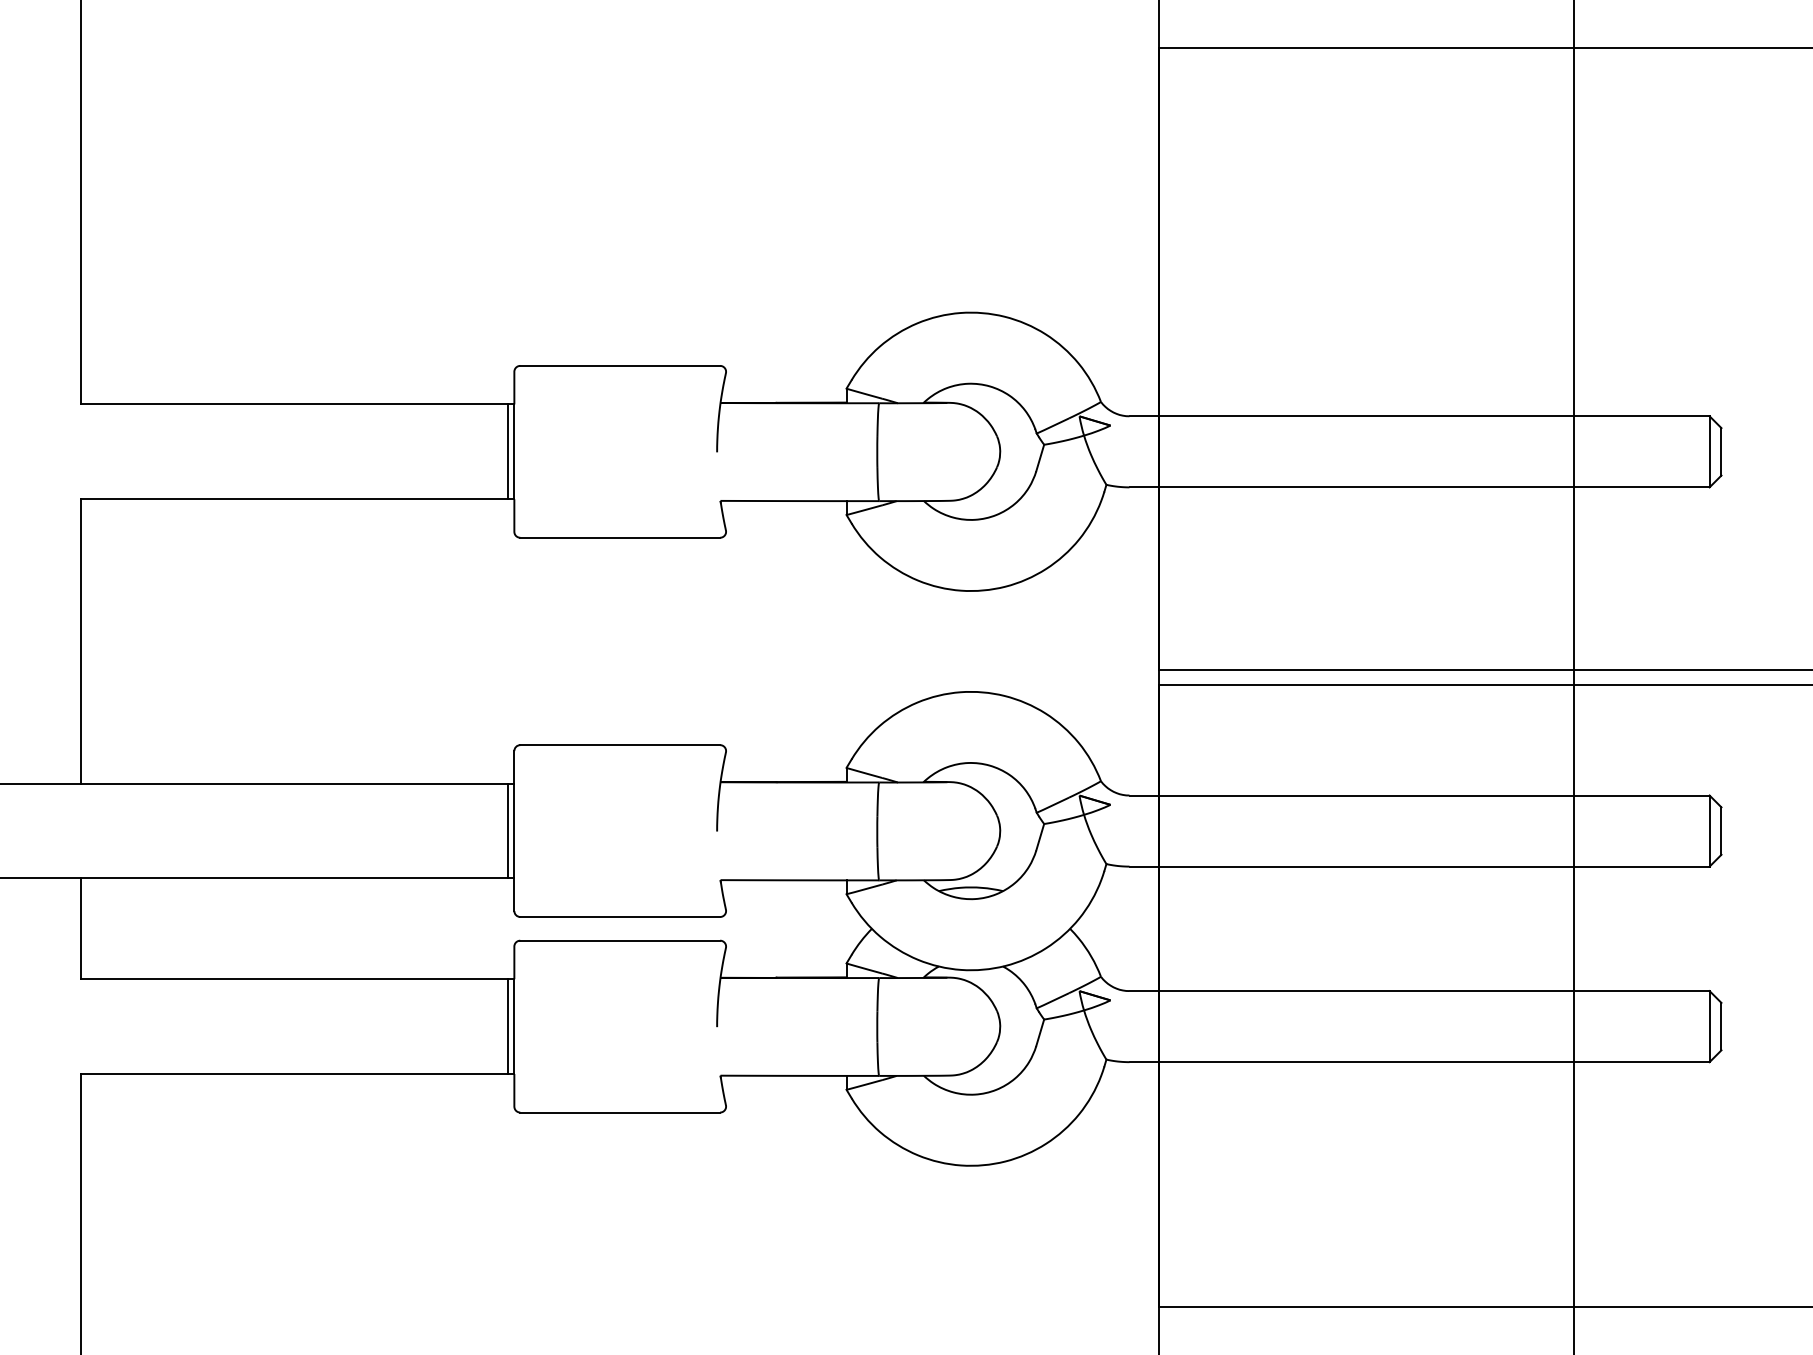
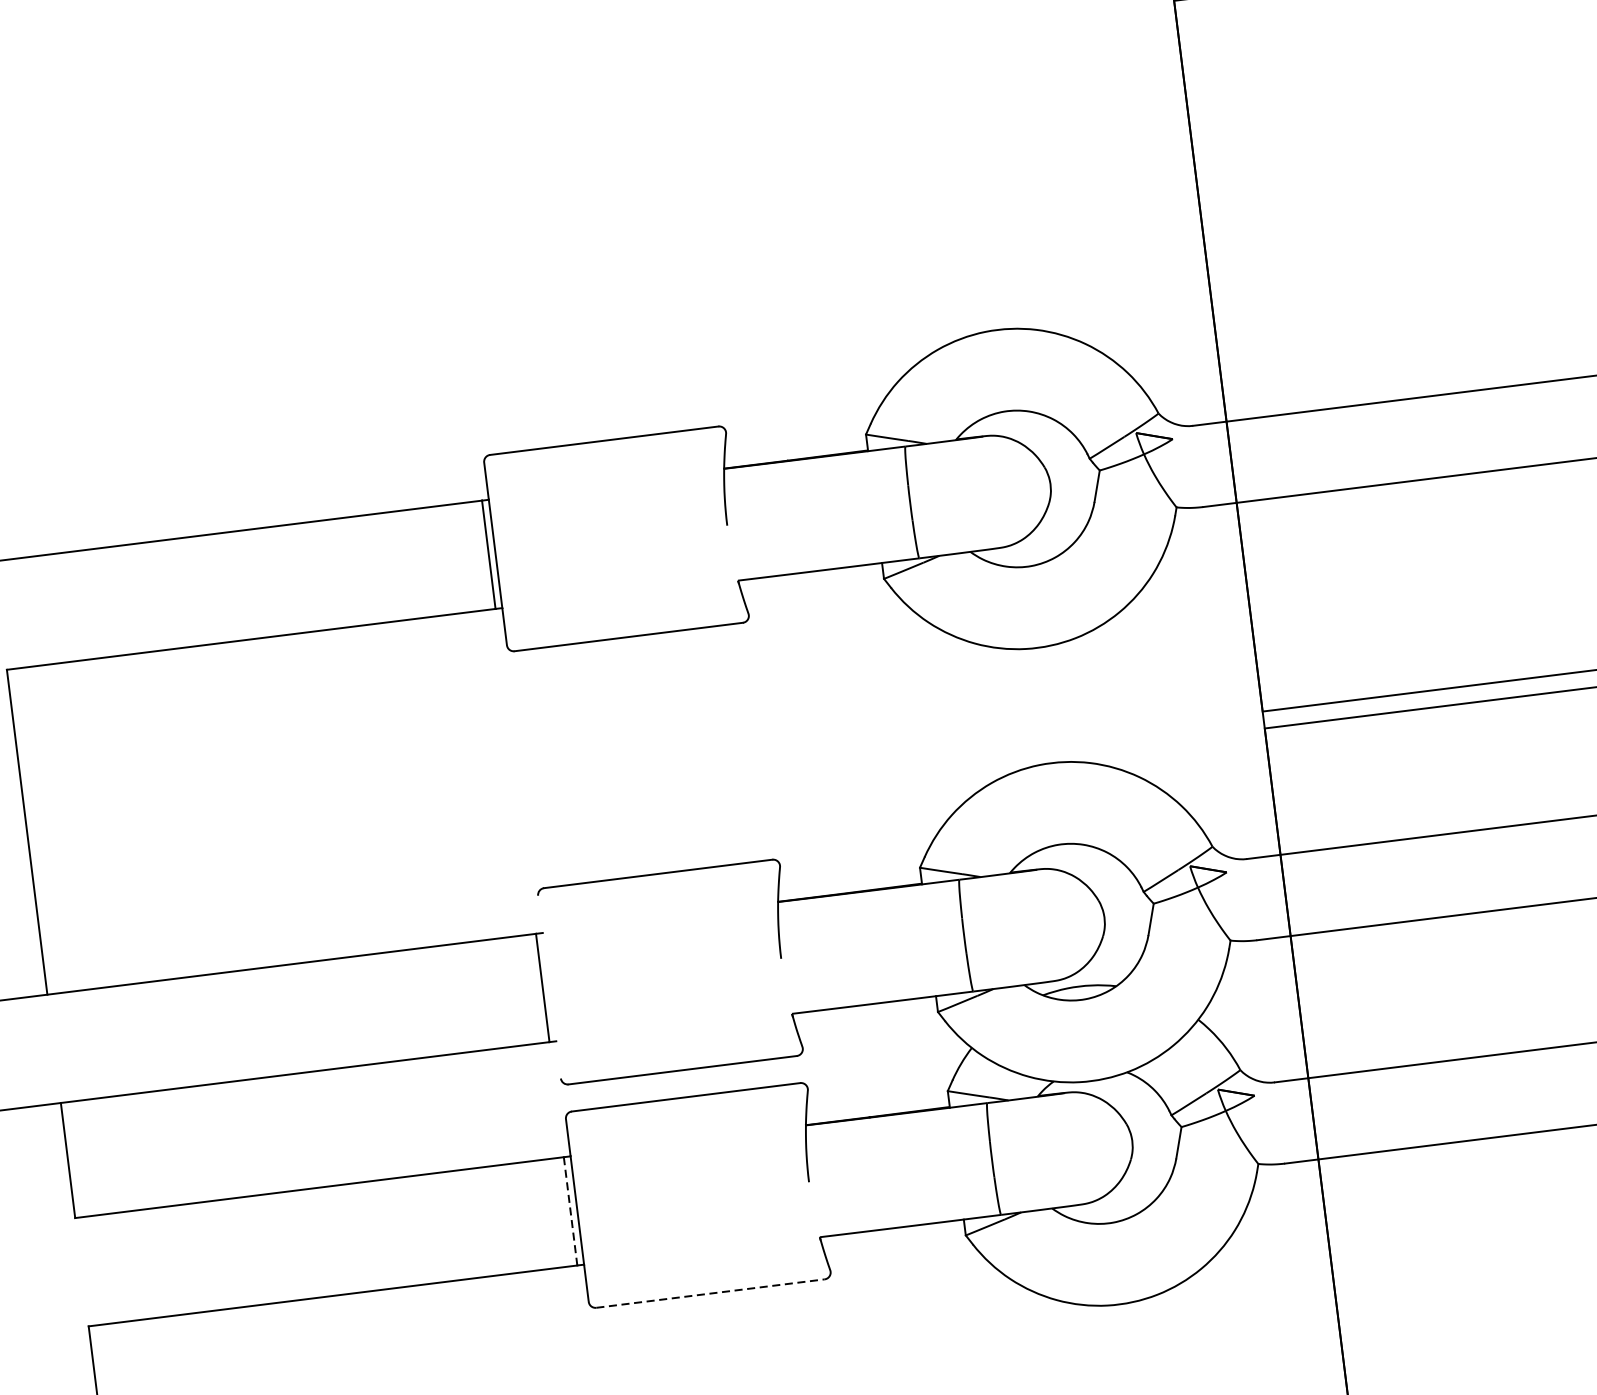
line: (514, 831) -> (549, 987), removed
line: (508, 1027) -> (570, 1212), solid -> dashed
line: (620, 1112) -> (710, 1293), solid -> dashed

